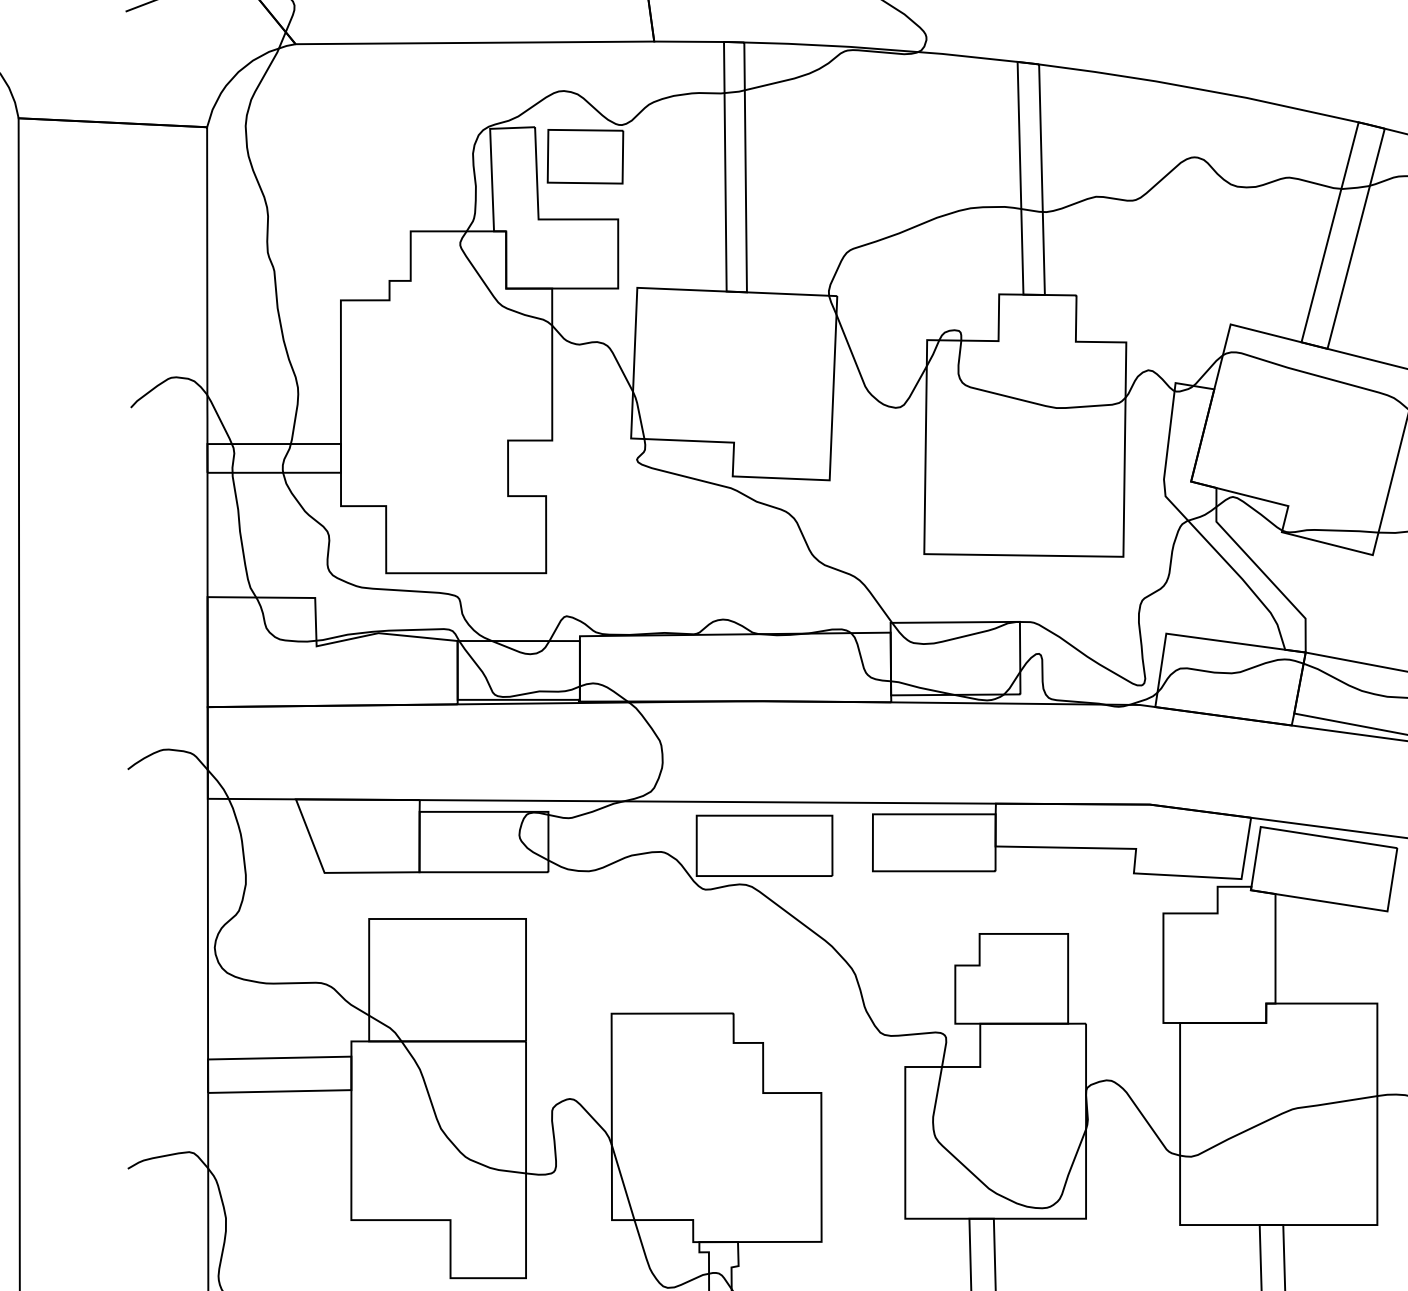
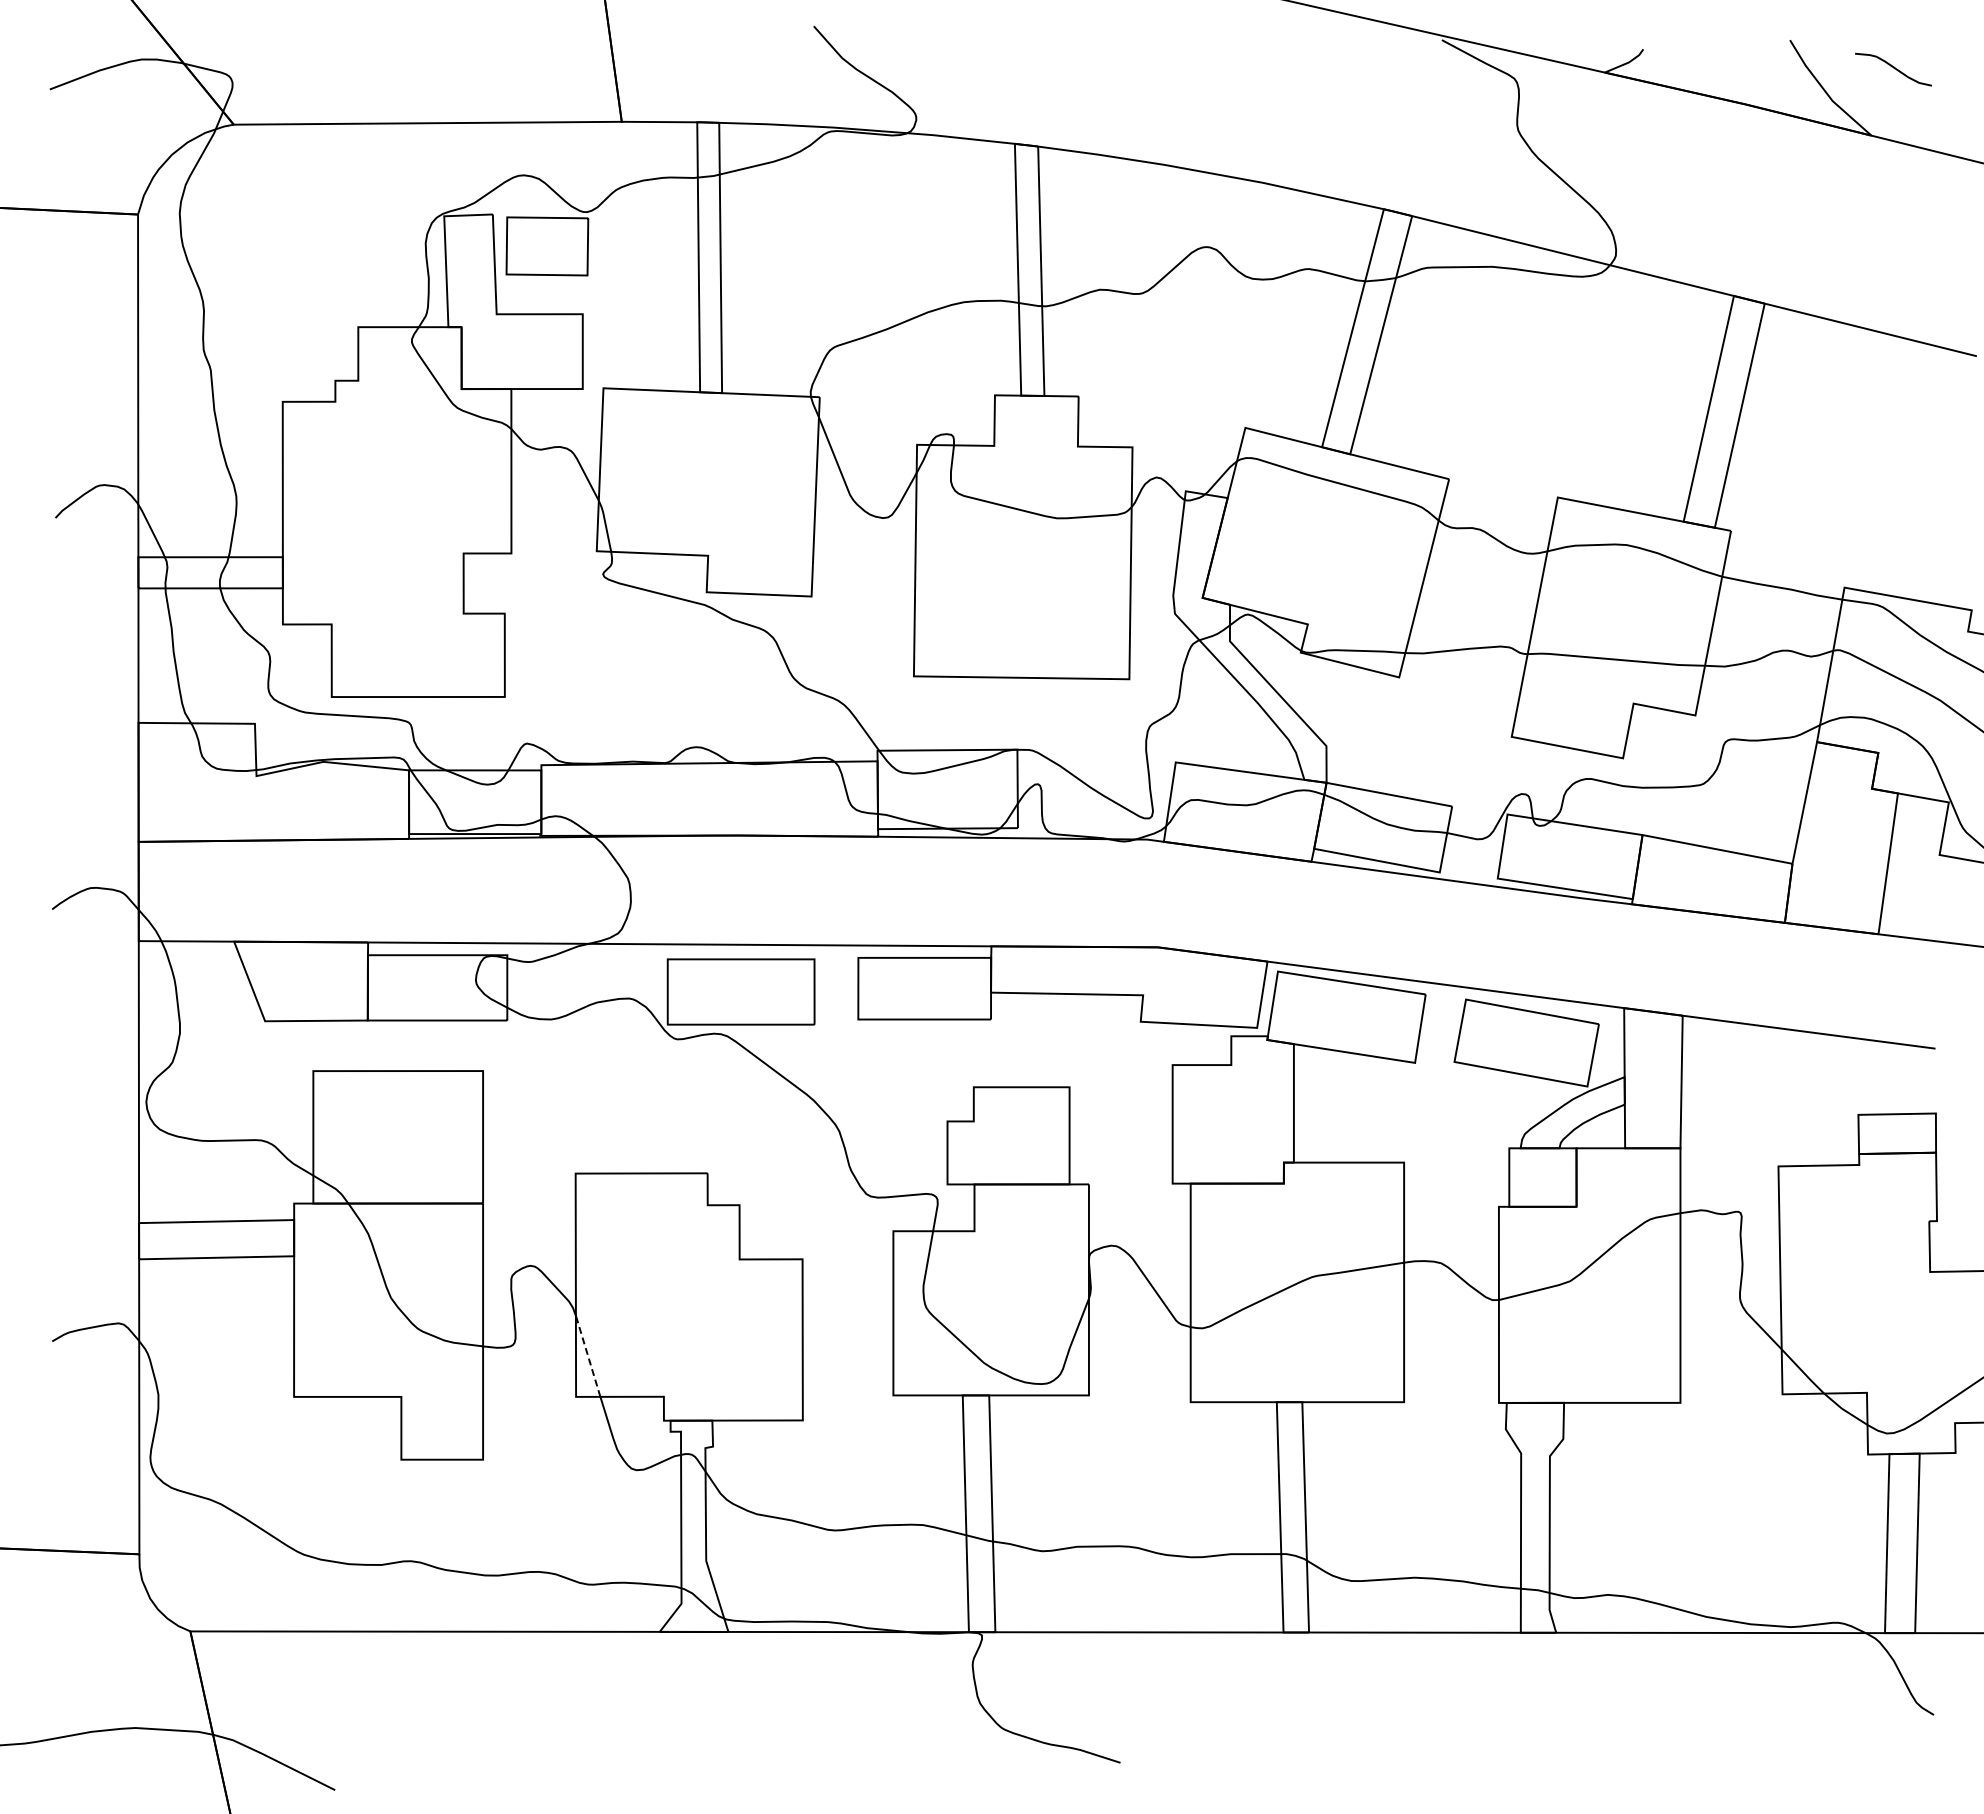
line: (623, 1181) -> (588, 1355), solid -> dashed

